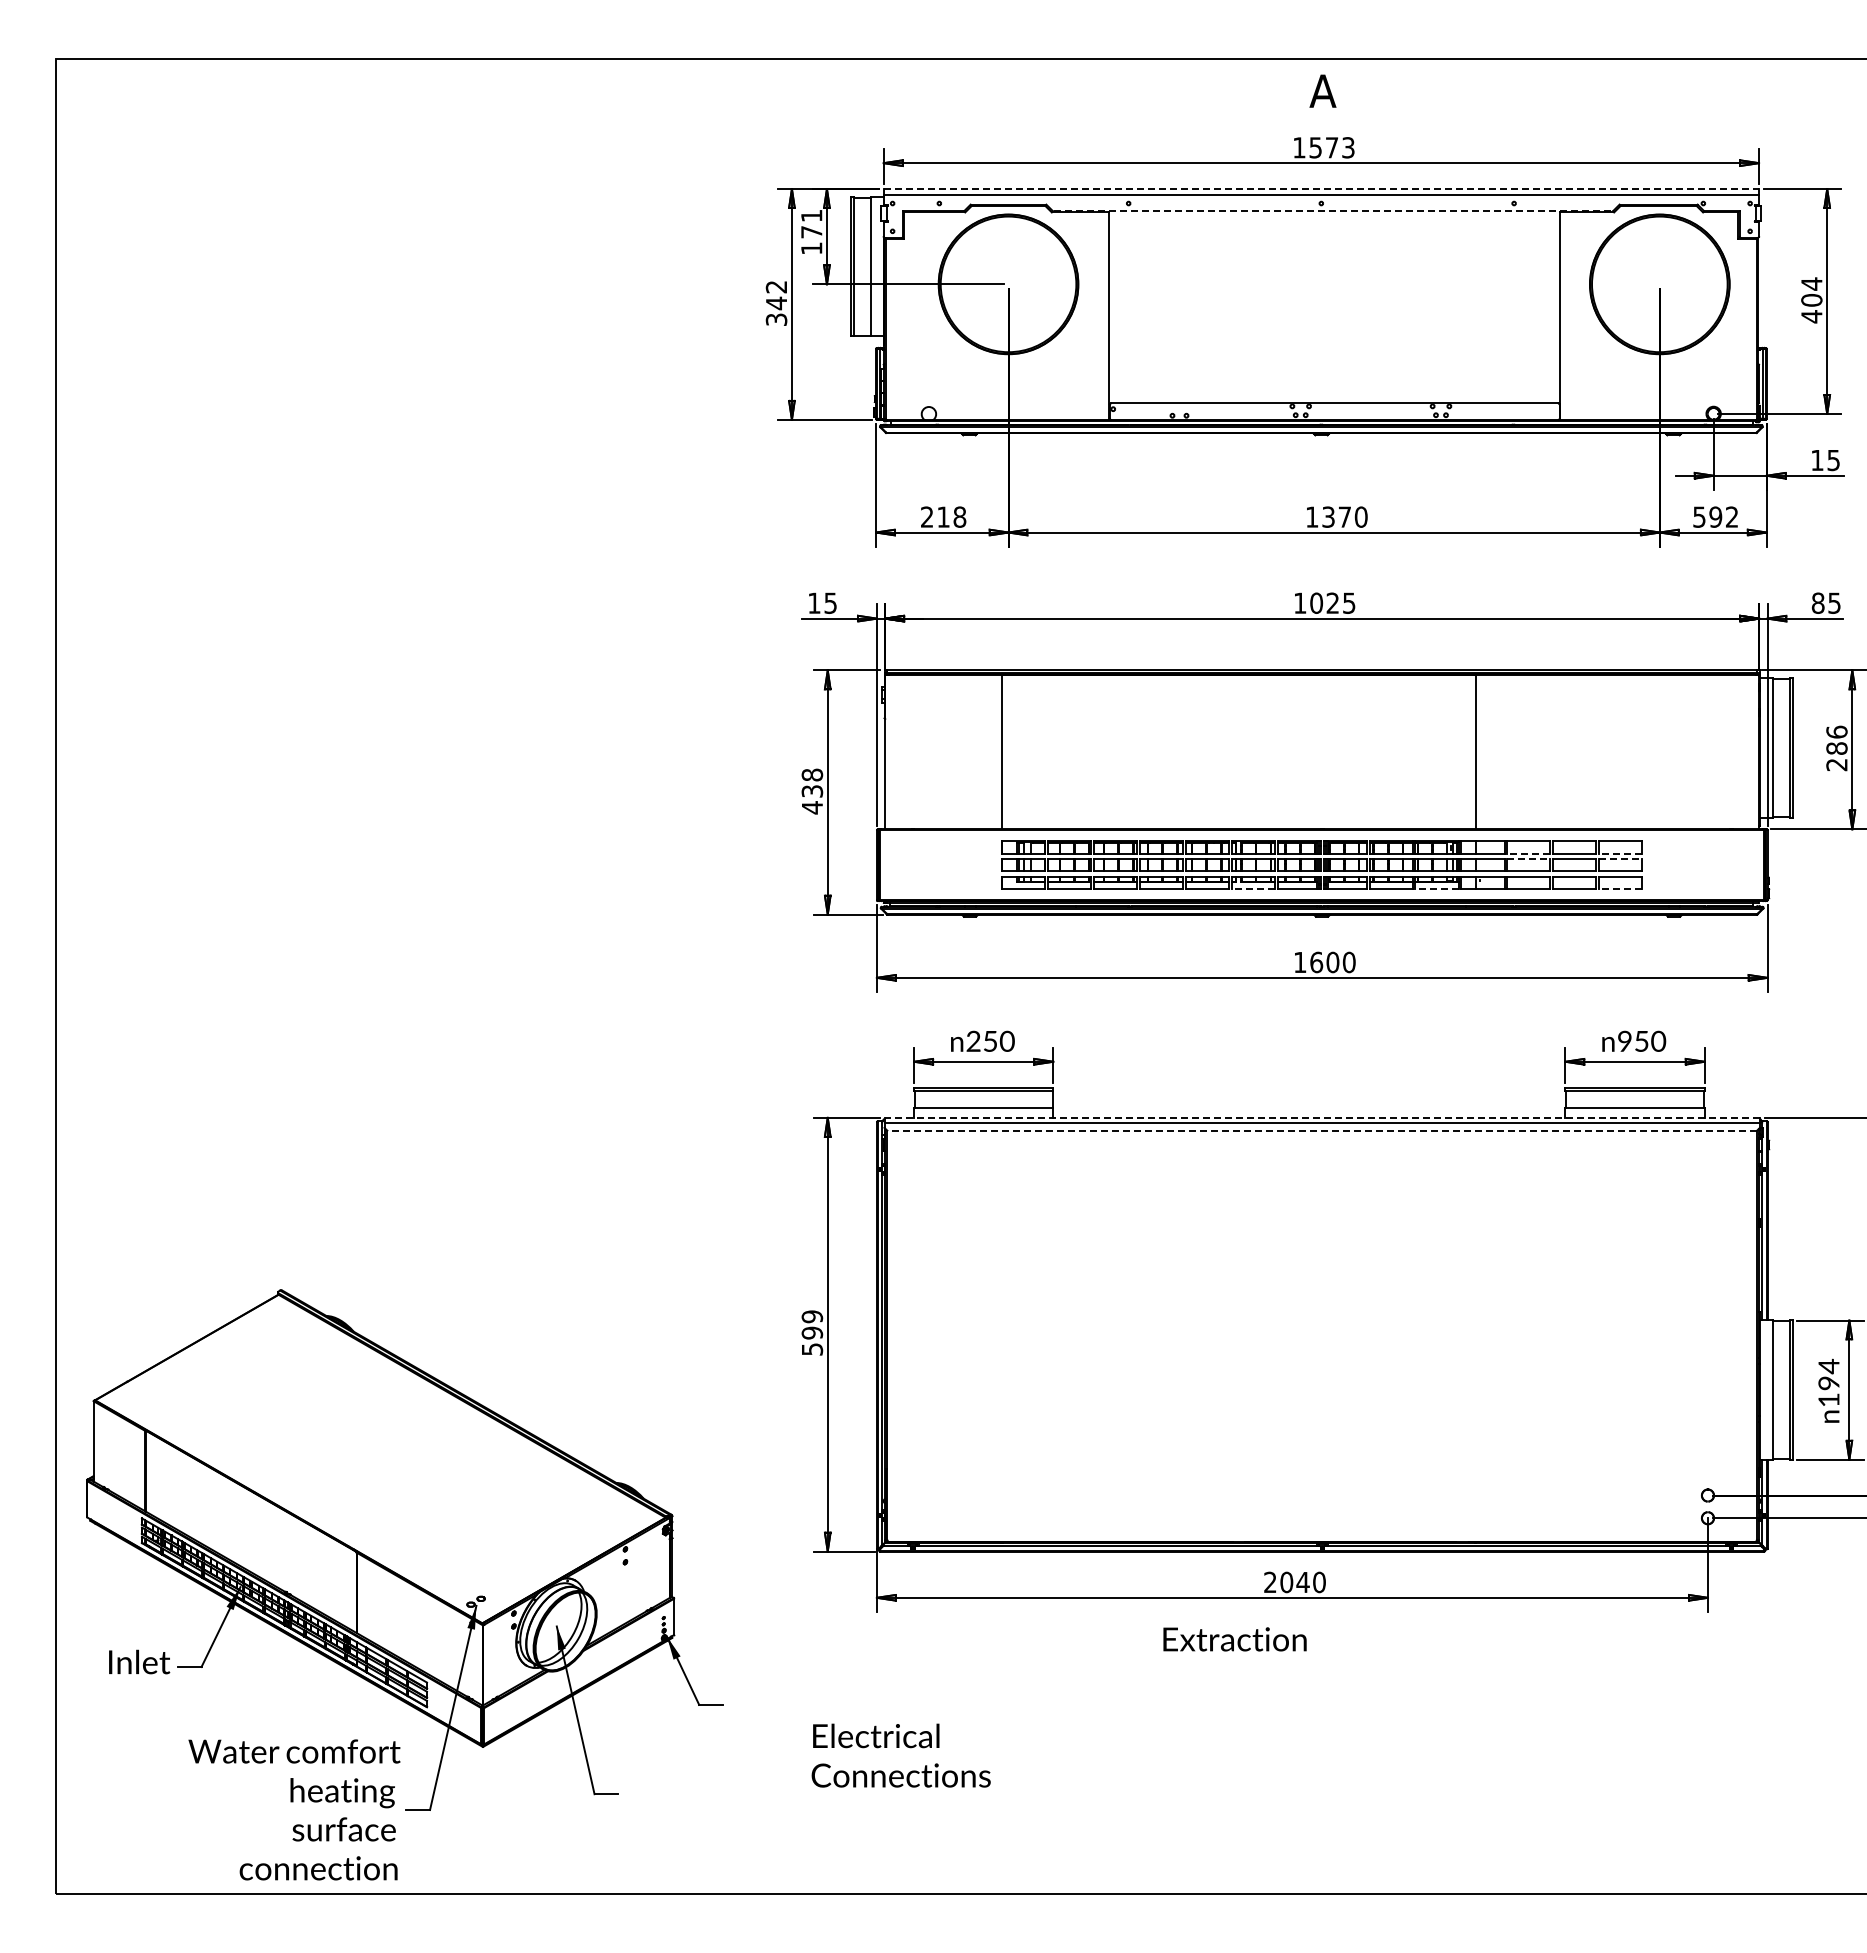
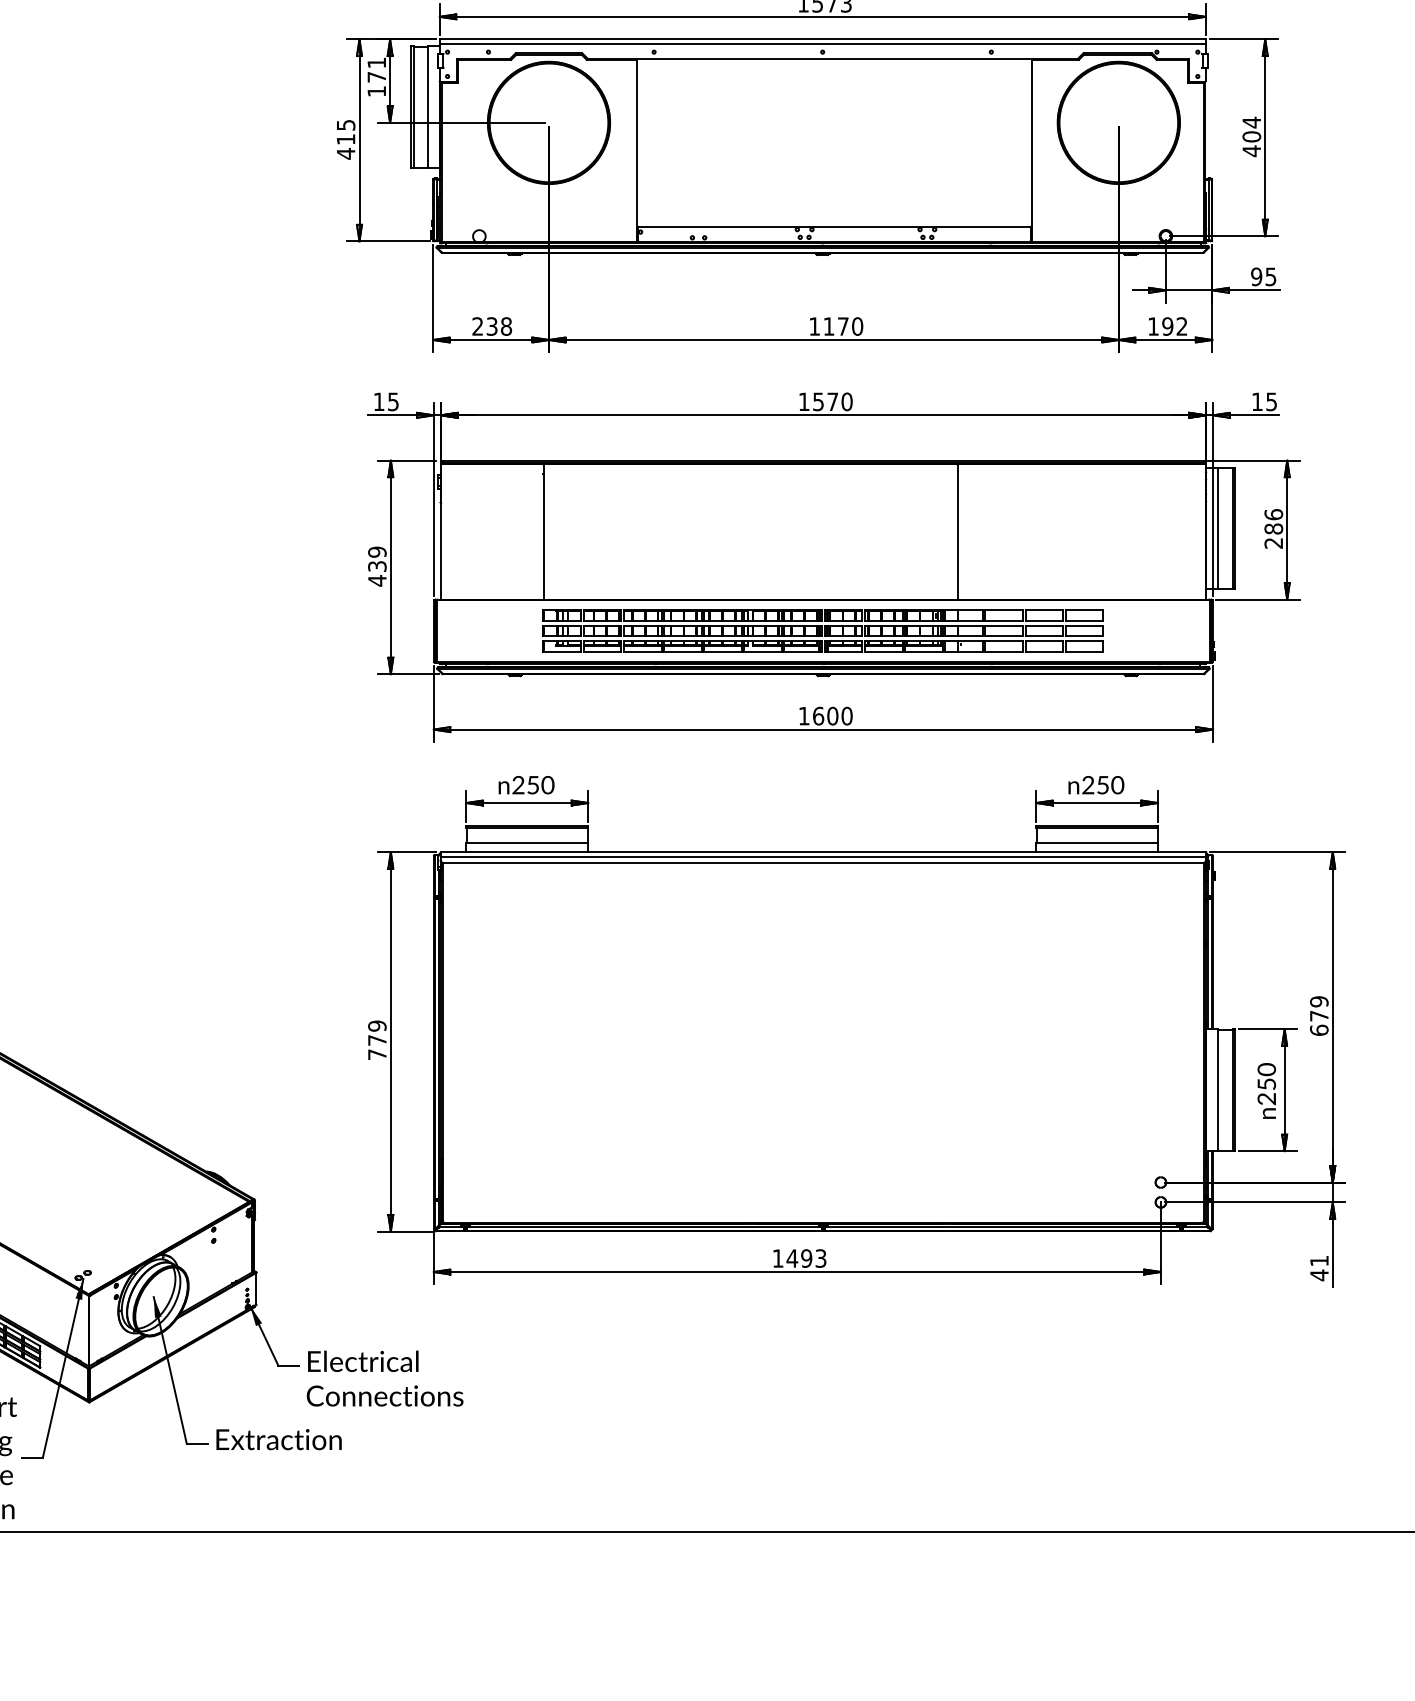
line: (1321, 189) -> (822, 39), dashed -> solid
line: (1333, 211) -> (833, 59), dashed -> solid
text: (776, 303) -> (346, 139), 342 -> 415
text: (1817, 460) -> (1256, 276), 15 -> 95
text: (943, 516) -> (492, 325), 218 -> 238
text: (1328, 516) -> (828, 325), 1370 -> 1170
text: (1699, 516) -> (1153, 325), 592 -> 192
text: (1332, 602) -> (832, 401), 1025 -> 1570
text: (1817, 602) -> (1256, 401), 85 -> 15
text: (812, 774) -> (377, 551), 438 -> 439
line: (1528, 853) -> (1003, 620), dashed -> solid
line: (1620, 853) -> (1084, 620), dashed -> solid
line: (1528, 859) -> (1003, 626), dashed -> solid
line: (1620, 859) -> (1084, 626), dashed -> solid
line: (1253, 889) -> (763, 652), dashed -> solid
line: (1437, 889) -> (924, 652), dashed -> solid
line: (1620, 889) -> (1084, 652), dashed -> solid
text: (1624, 1041) -> (1087, 785), 950 -> 250
line: (1322, 1117) -> (823, 851), dashed -> solid
line: (1322, 1130) -> (823, 863), dashed -> solid
text: (812, 1340) -> (377, 1046), 599 -> 779
text: (1828, 1382) -> (1266, 1083), 194 -> 250
text: (1294, 1582) -> (799, 1258), 2040 -> 1493
text: (1234, 1639) -> (278, 1439), moved
text: (900, 1755) -> (384, 1378), moved

